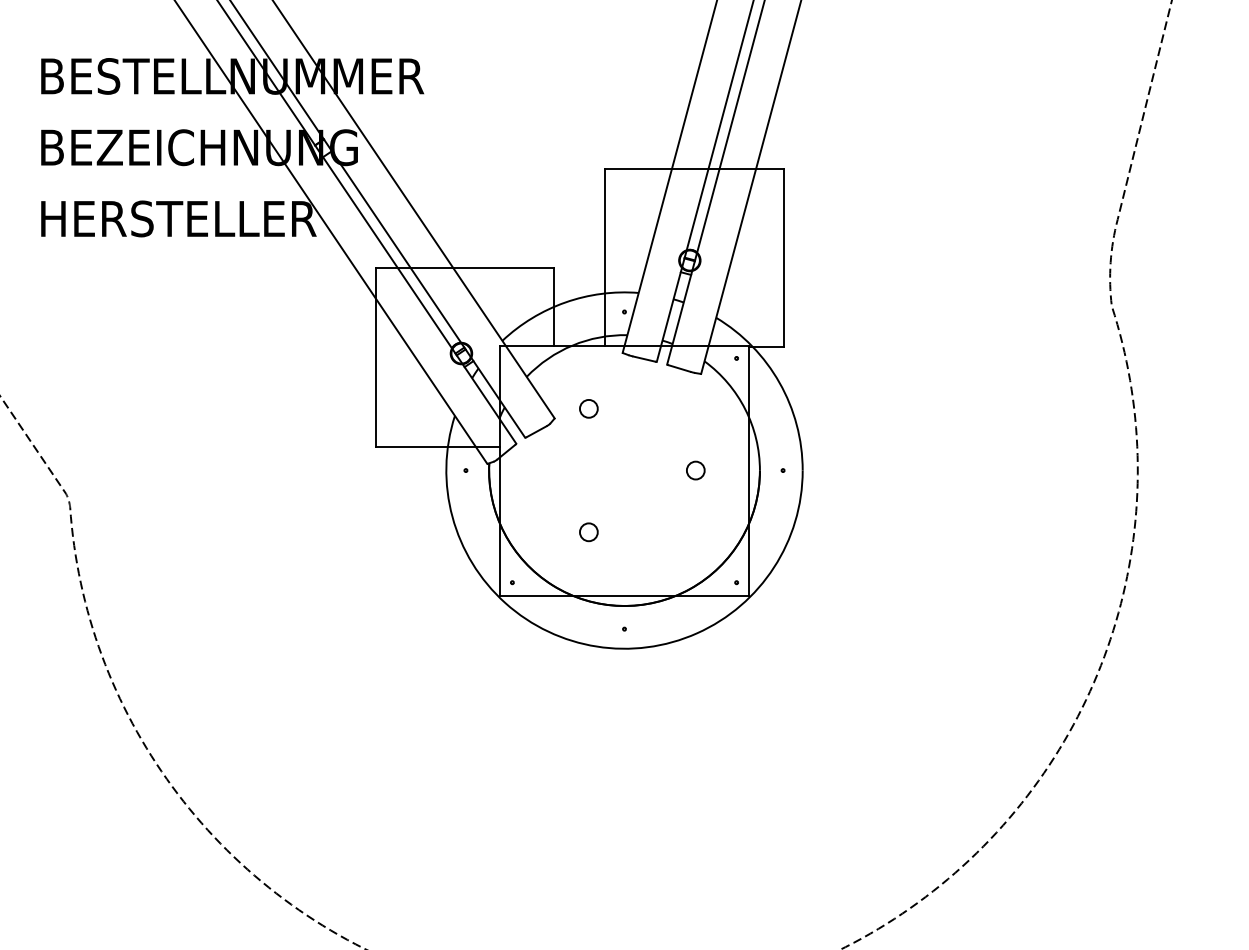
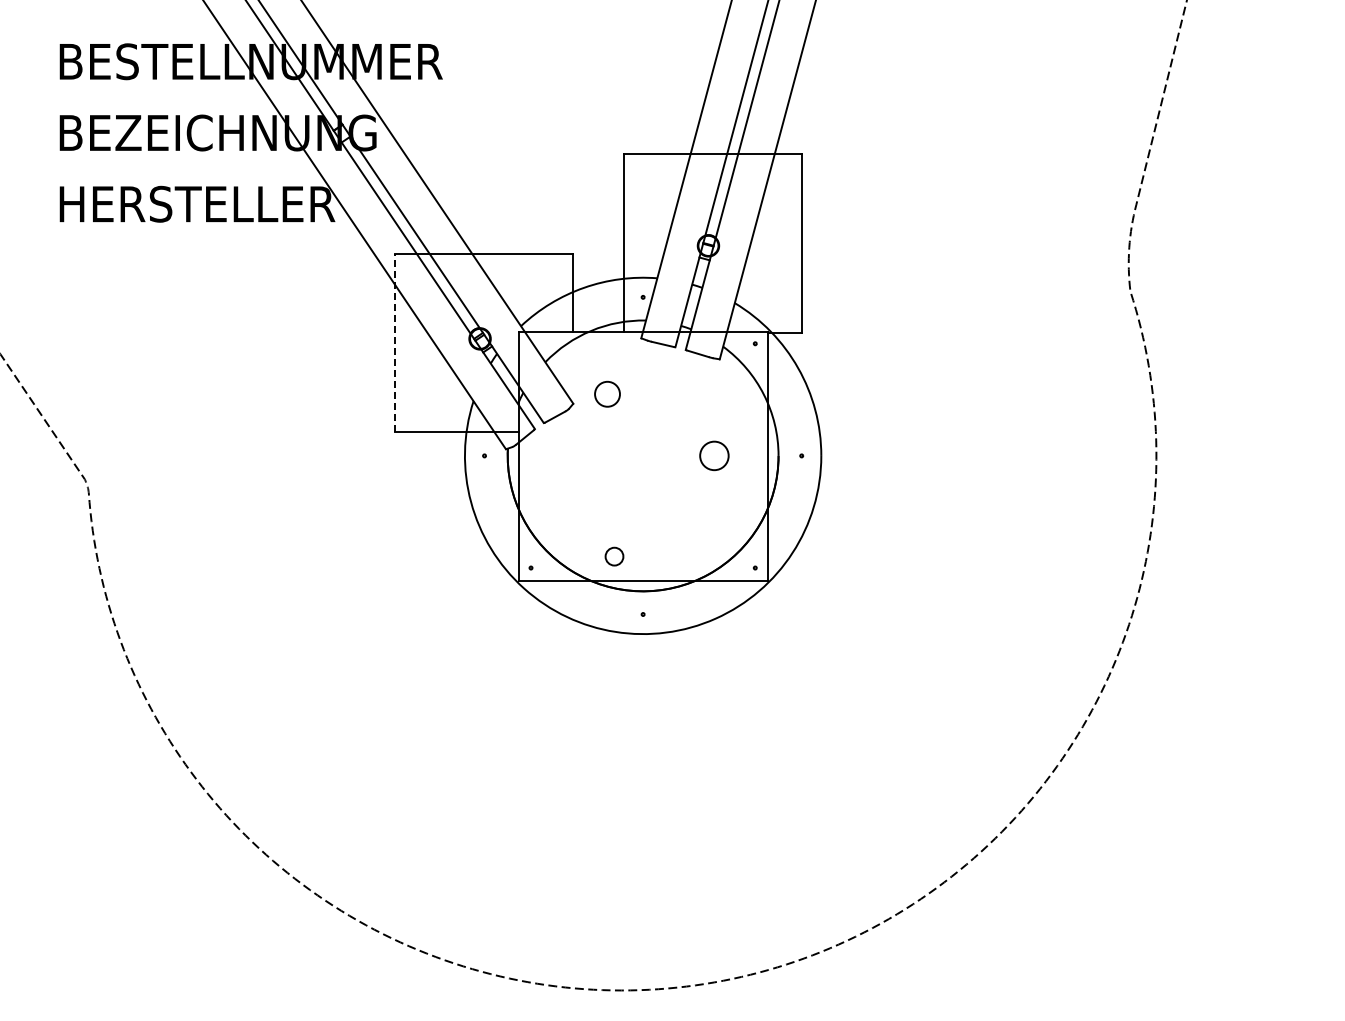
line: (375, 357) -> (394, 342), solid -> dashed
circle: (588, 408) -> (607, 393), size x1.4
circle: (695, 470) -> (714, 455), size x1.6
circle: (588, 532) -> (614, 556), moved

